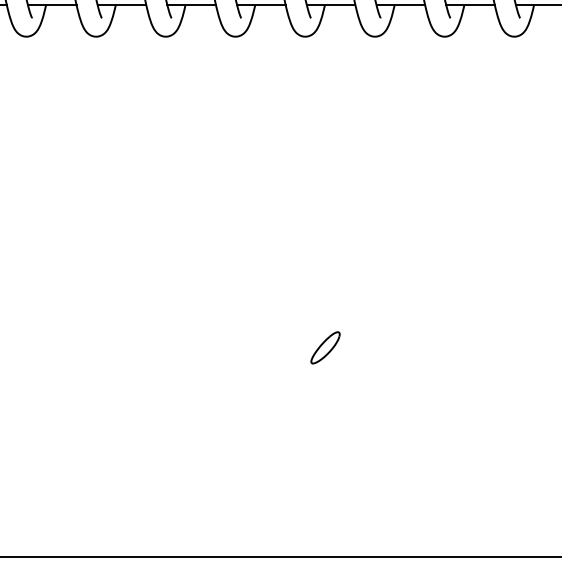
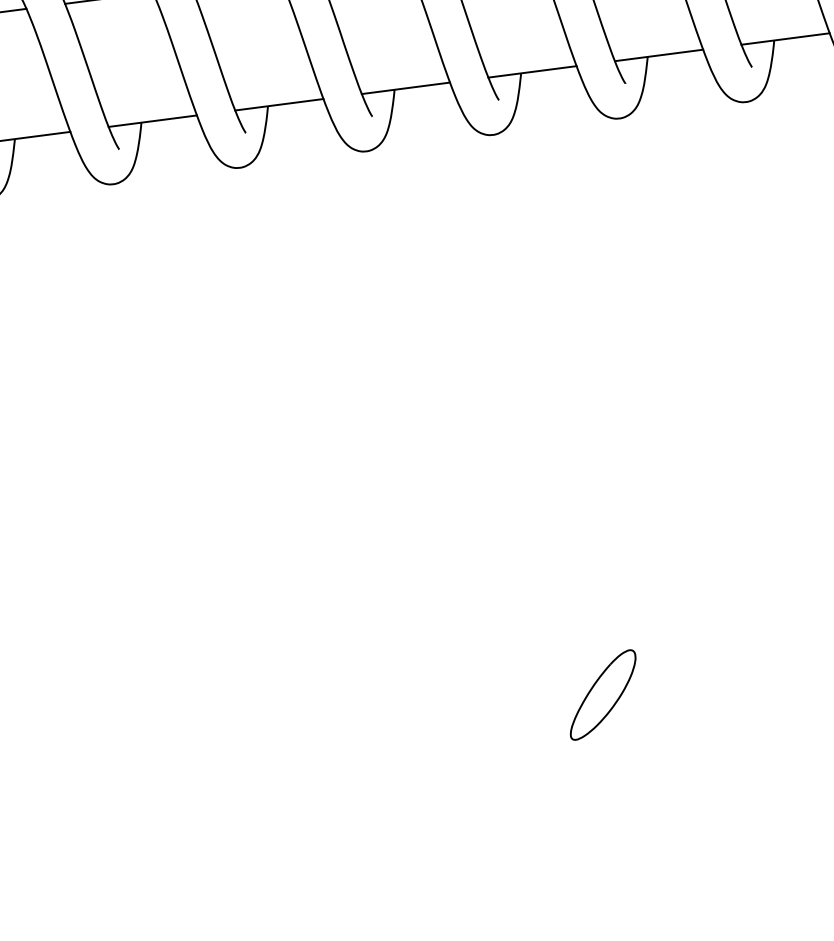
part: (325, 347) -> (602, 694), size x1.43

